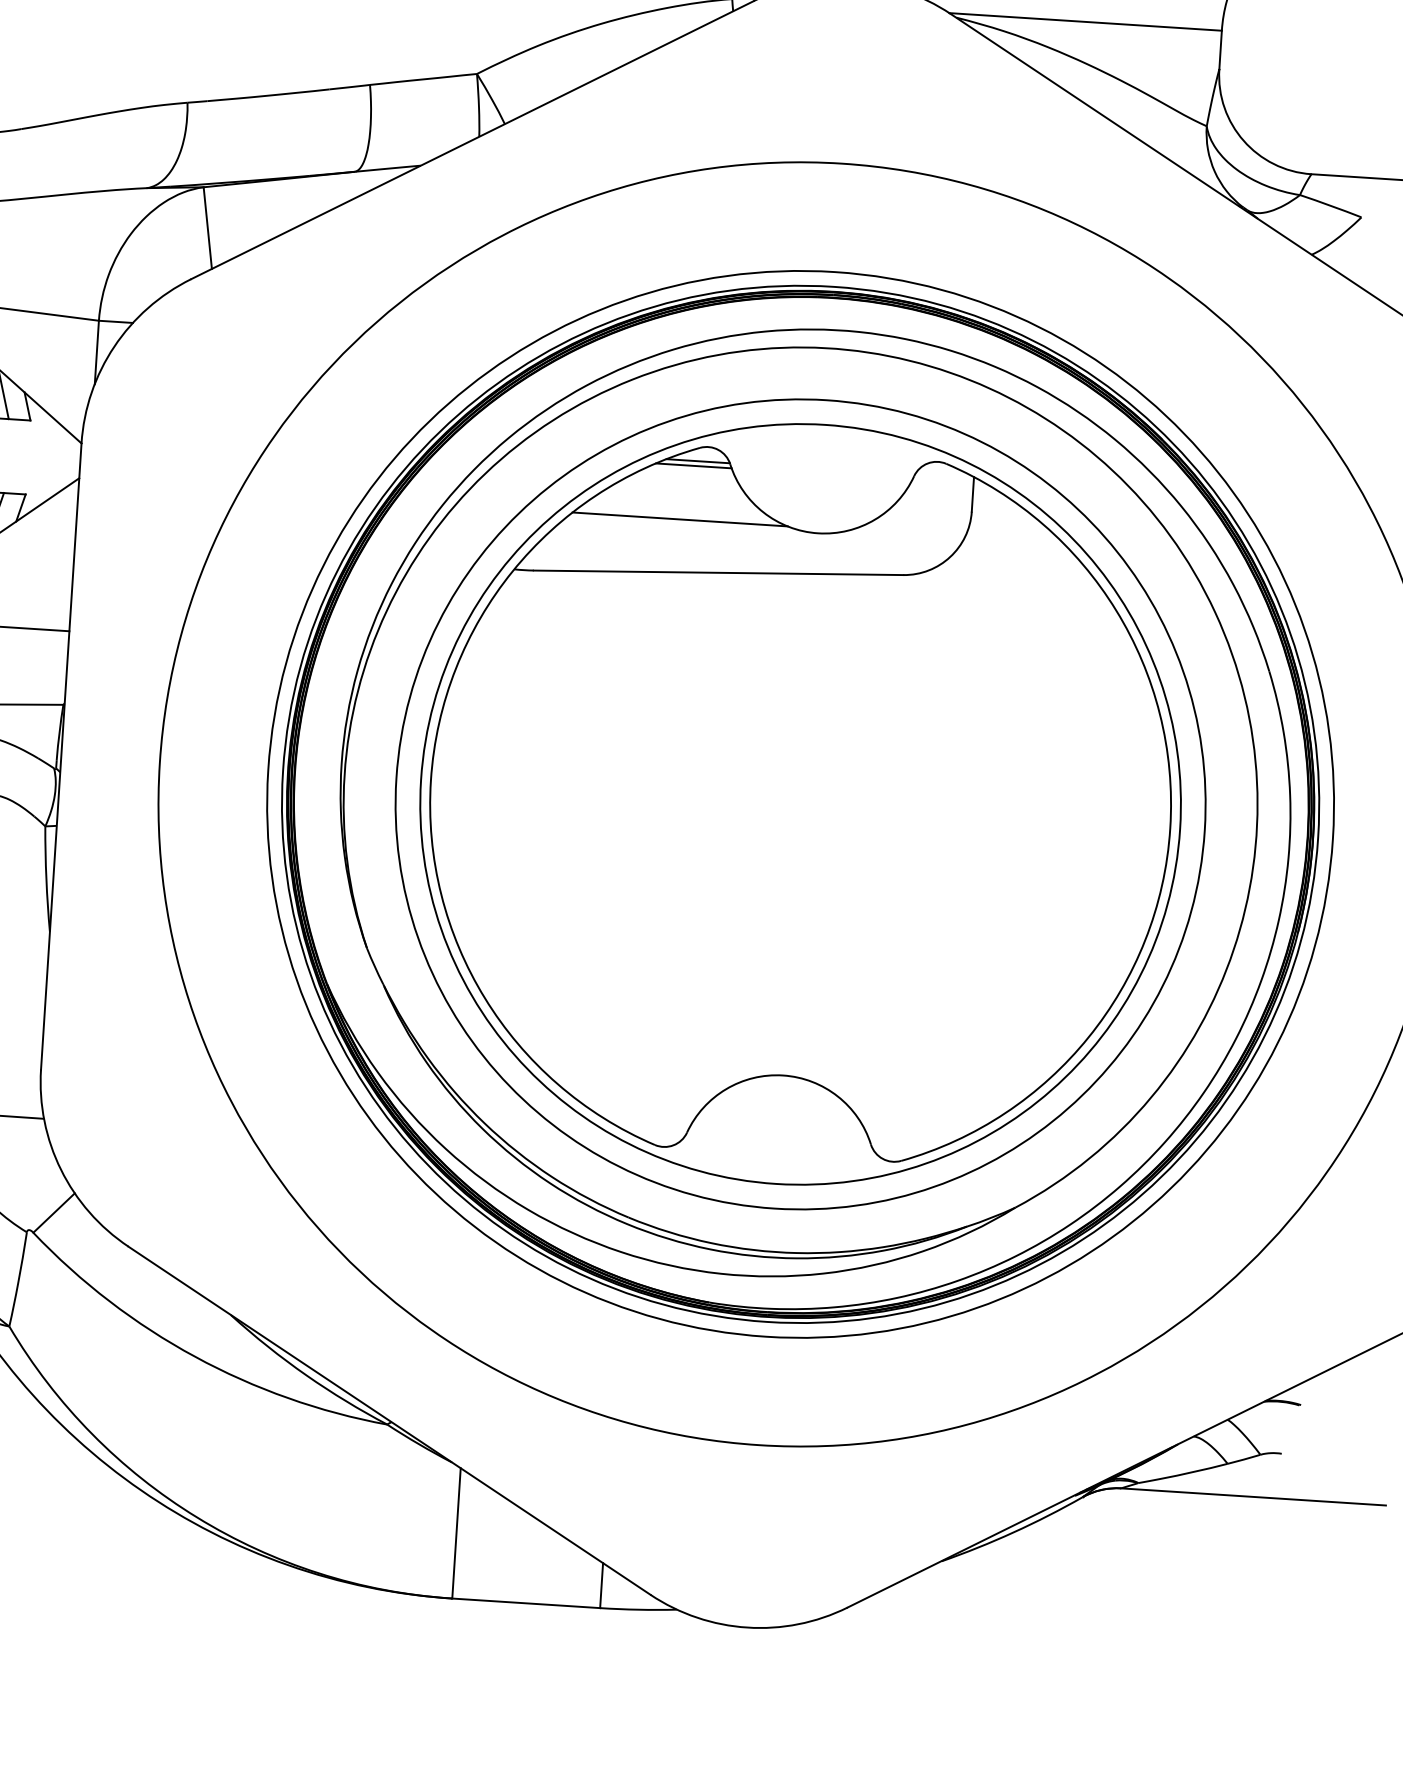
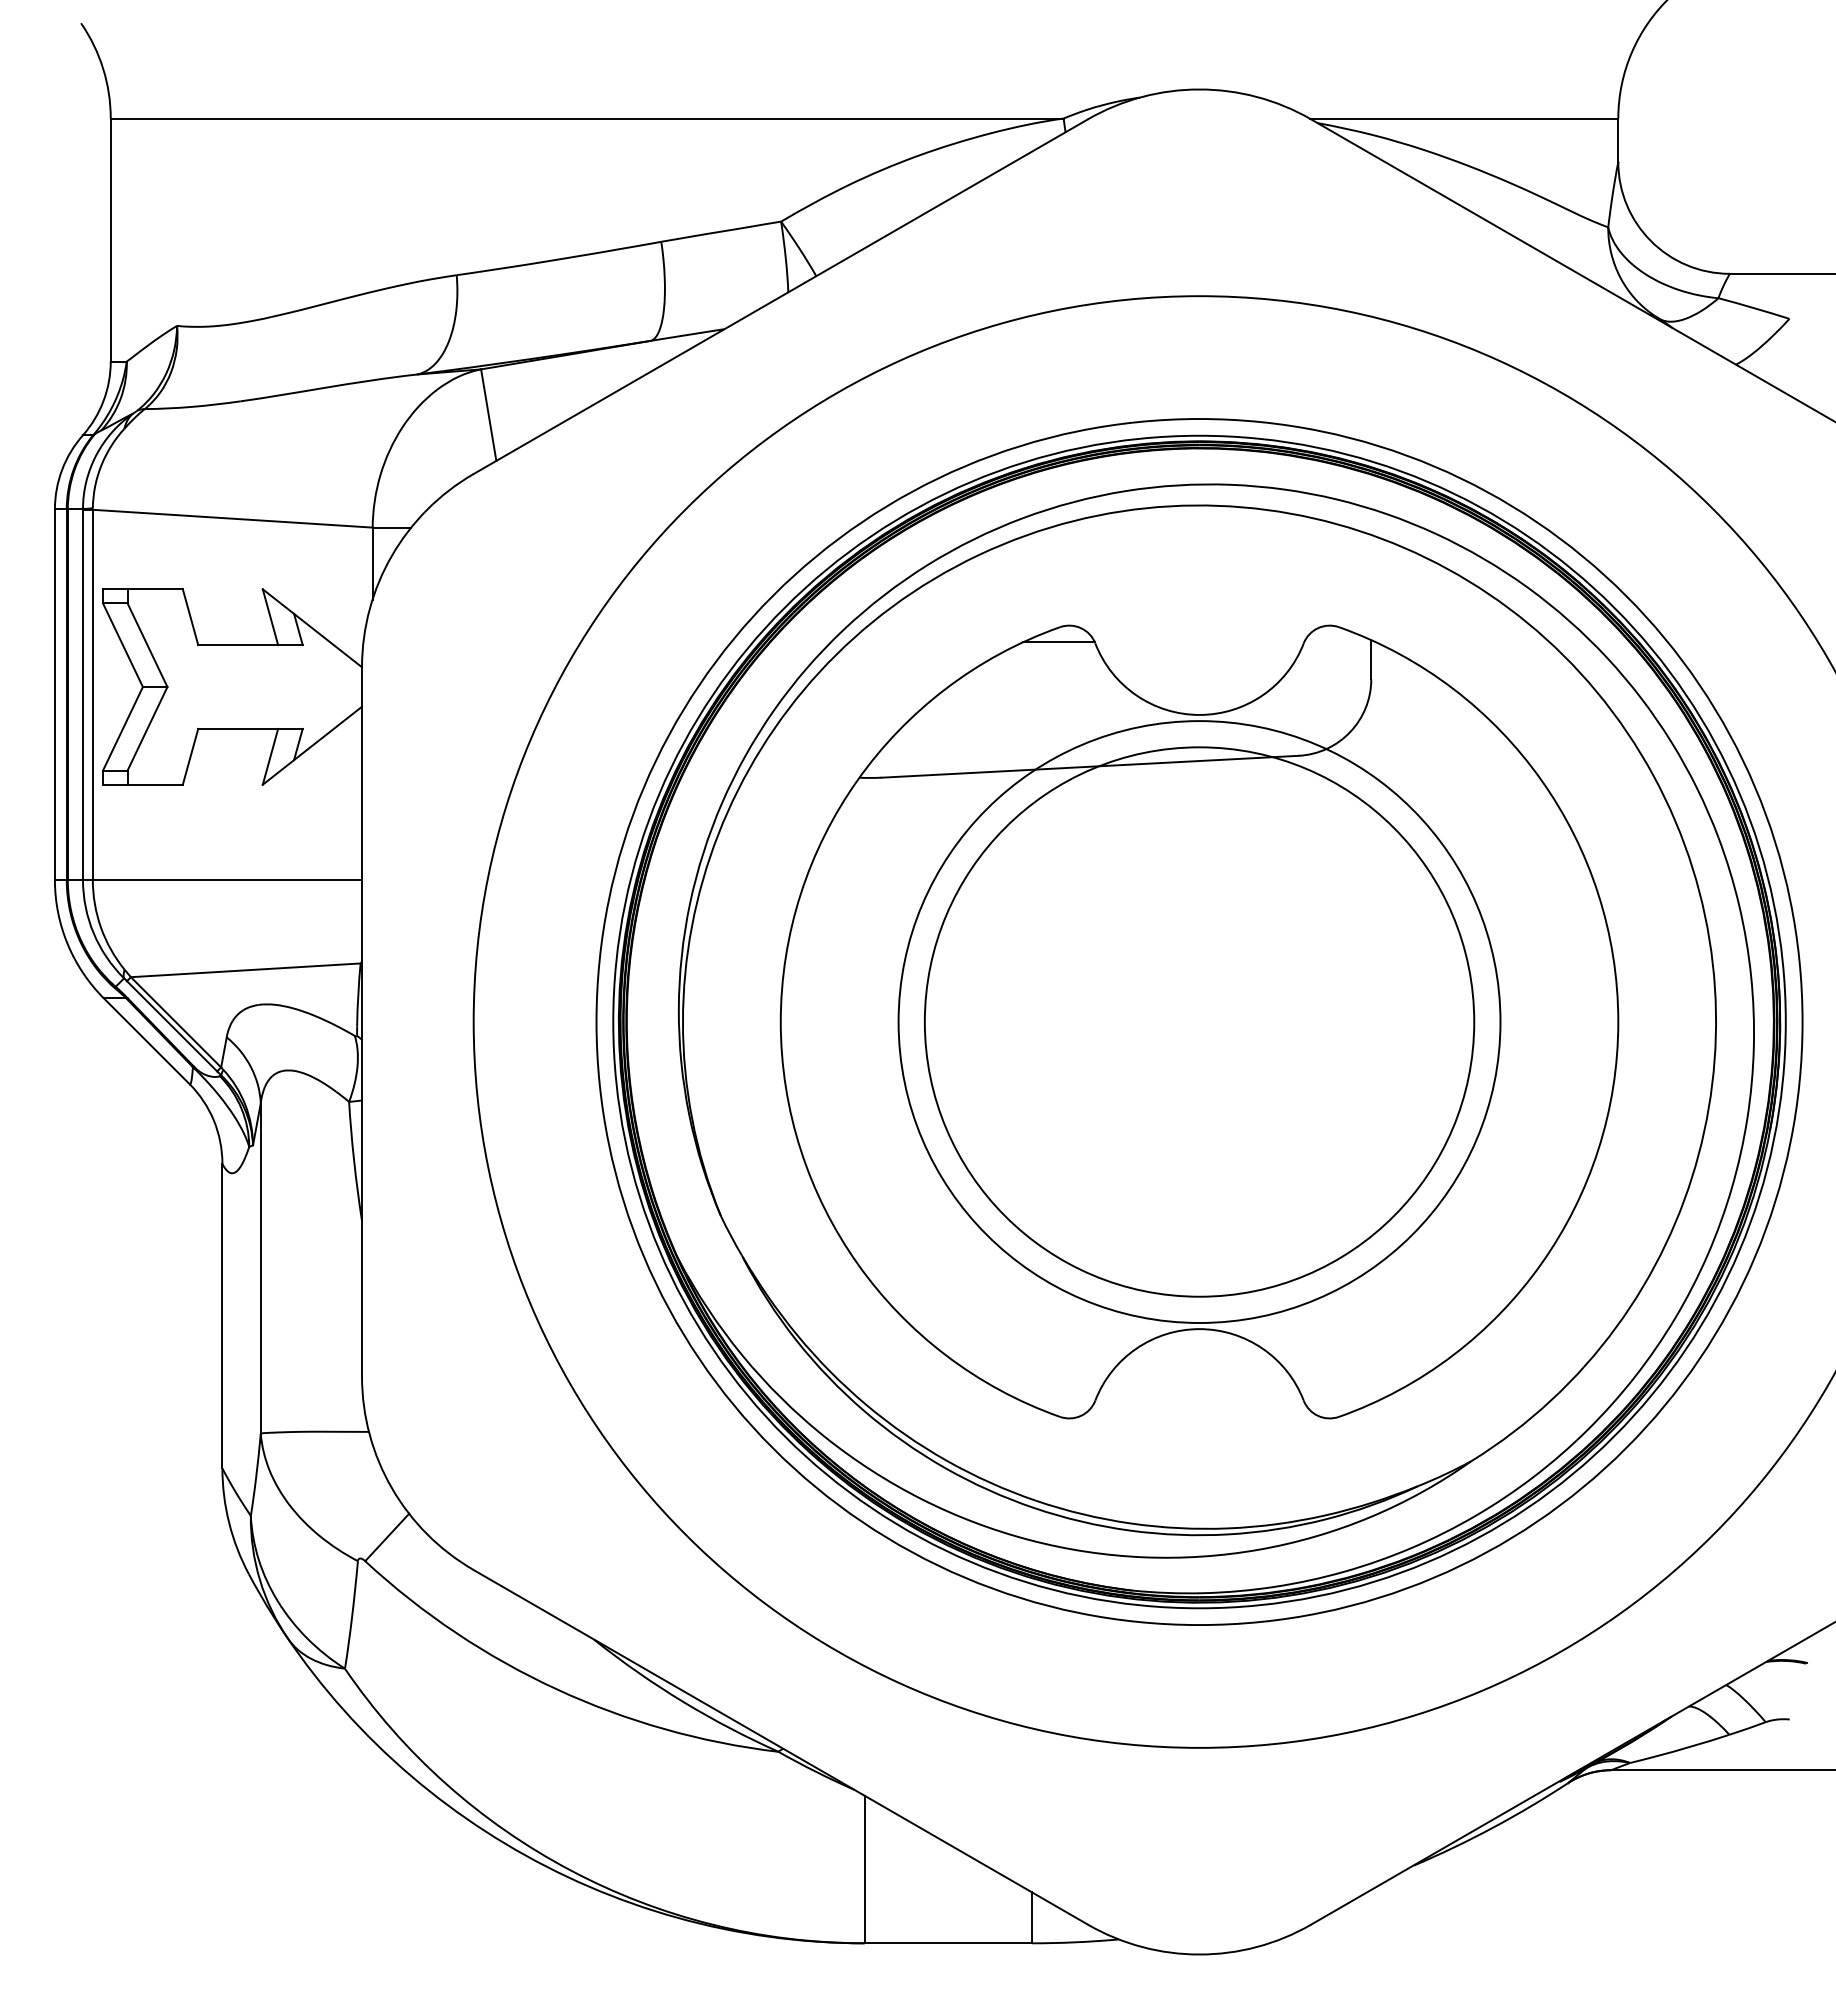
line: (693, 465) -> (1054, 647), removed
line: (679, 519) -> (1042, 709), removed
circle: (800, 803) -> (1199, 1021), size x0.6
circle: (800, 803) -> (1199, 1021), size x0.7

